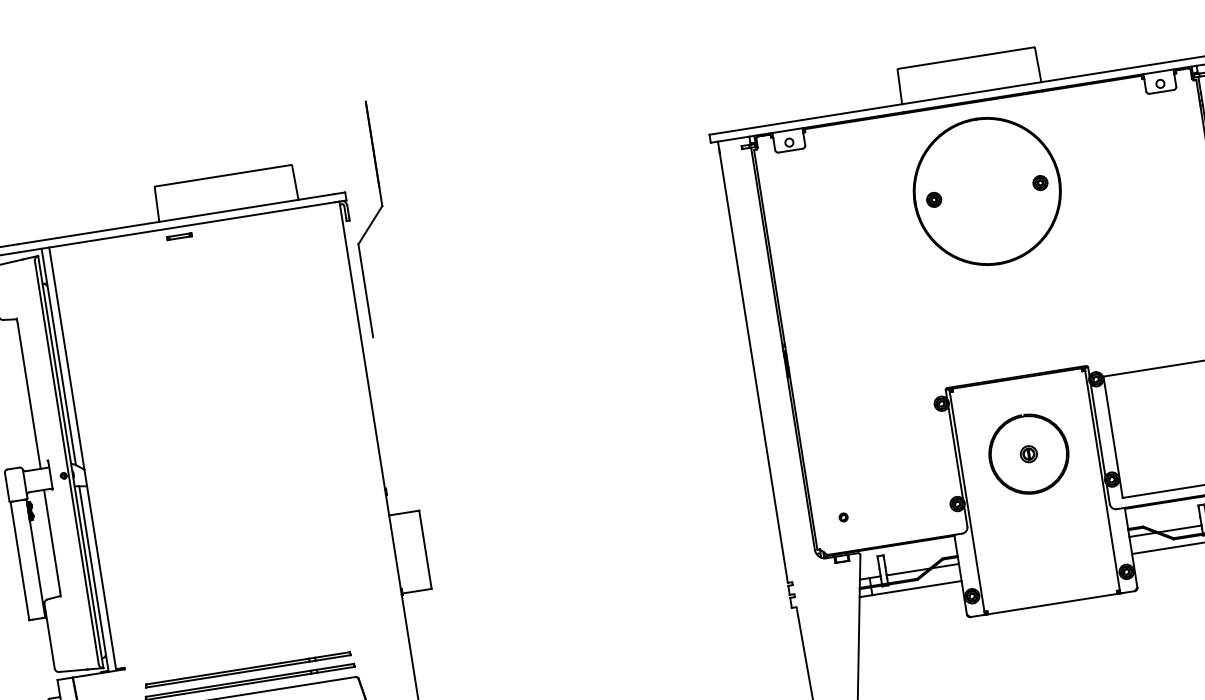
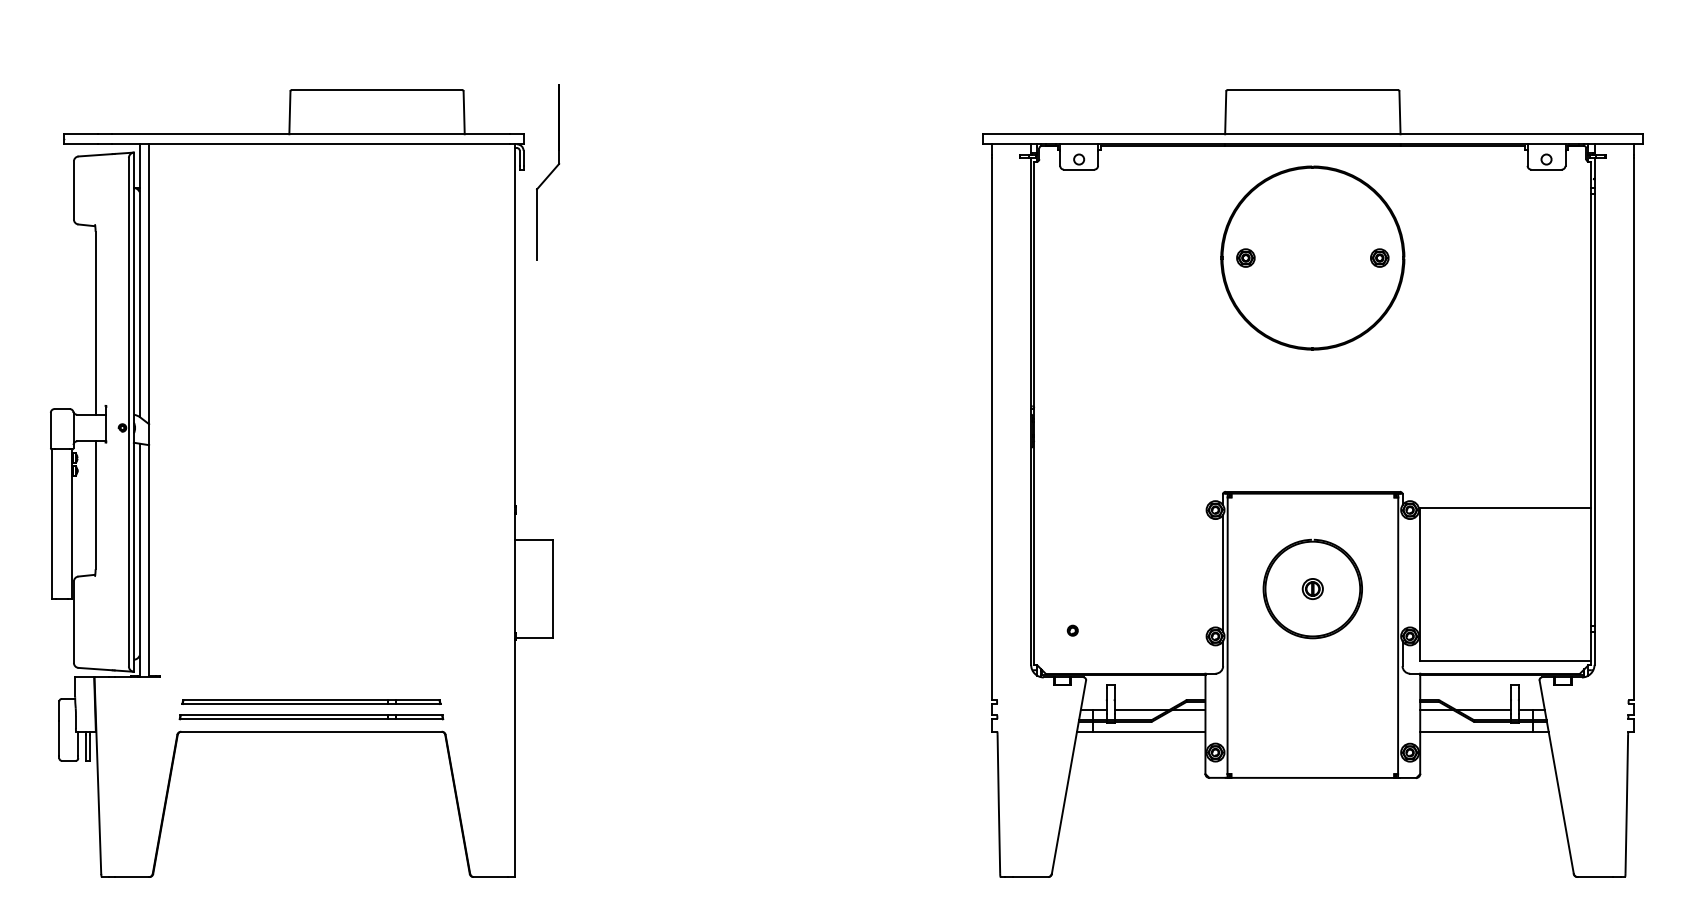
part: (369, 219) -> (547, 172), size x0.6
line: (179, 235) -> (311, 155), removed
line: (1098, 429) -> (1402, 572), removed

